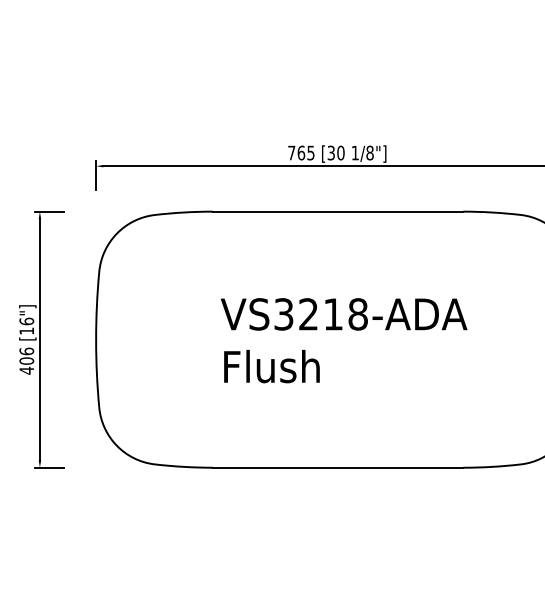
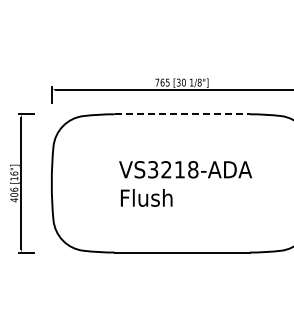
line: (338, 212) -> (182, 114), solid -> dashed

